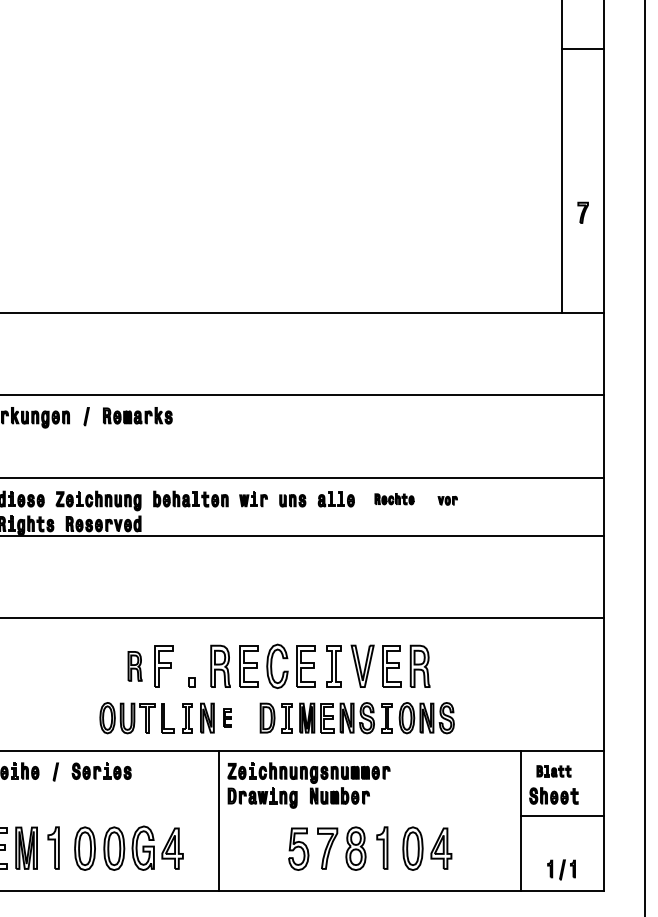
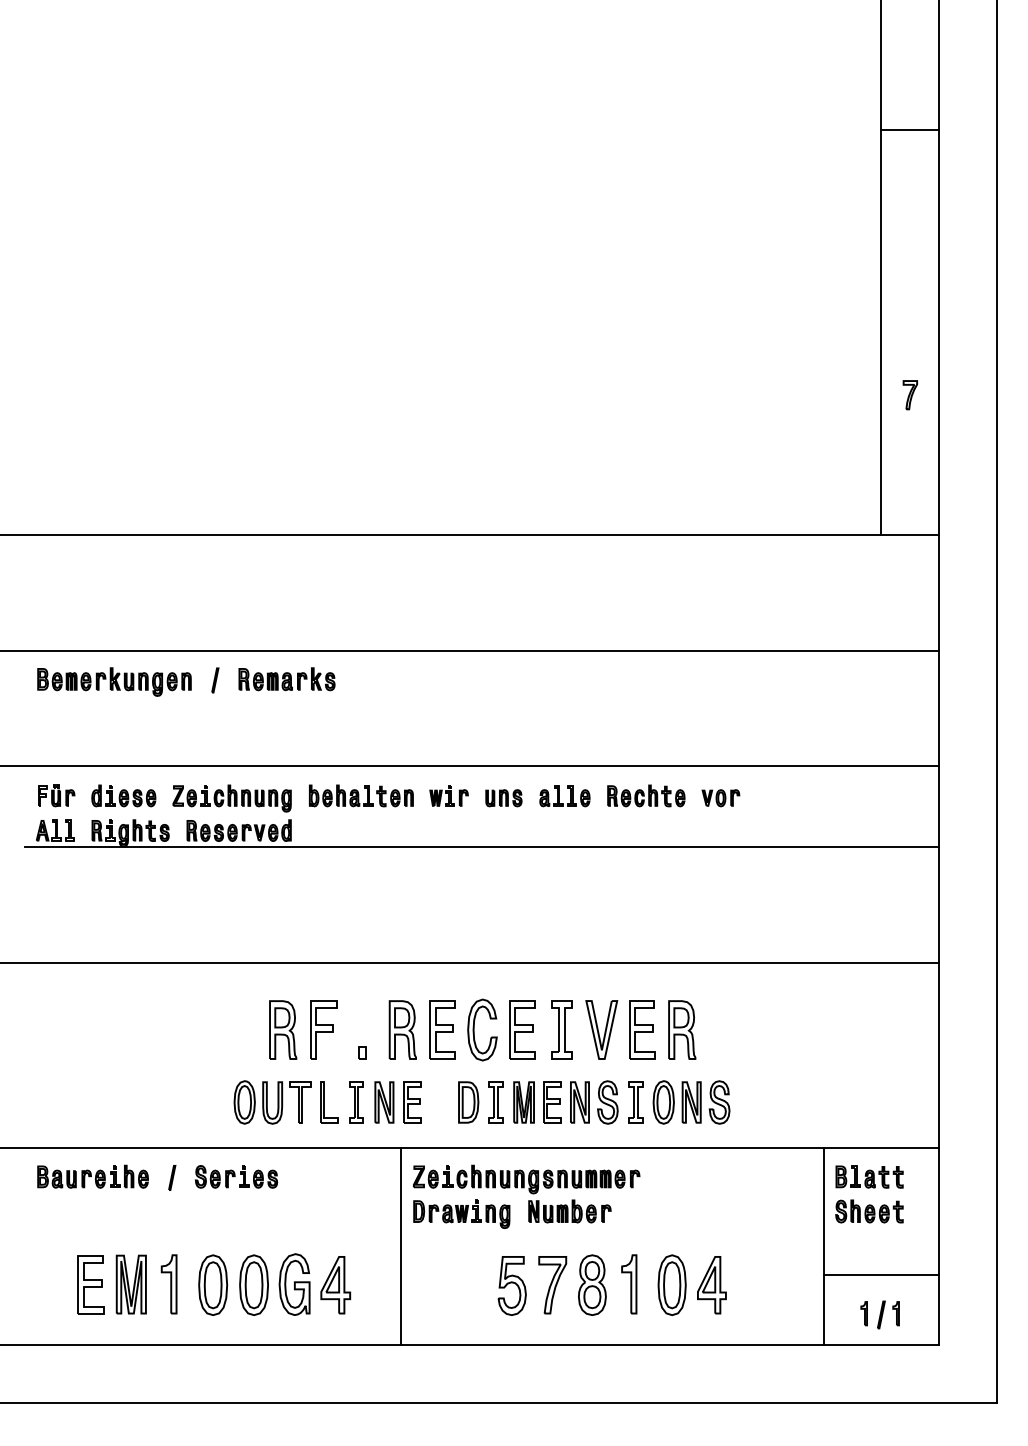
line: (583, 48) -> (910, 129), moved
part: (394, 498) -> (646, 795), size x1.43
part: (447, 500) -> (720, 798), size x1.43
part: (135, 666) -> (283, 1029), size x1.43
part: (227, 718) -> (412, 1102), size x1.67
part: (553, 771) -> (869, 1176), size x1.43
line: (562, 816) -> (881, 1275), moved

